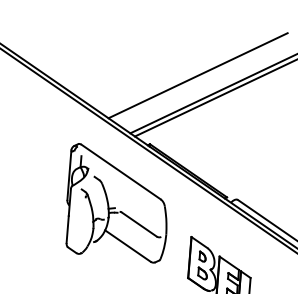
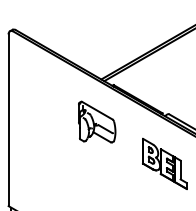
line: (198, 75) -> (139, 41), removed
part: (116, 202) -> (96, 121), size x0.6

